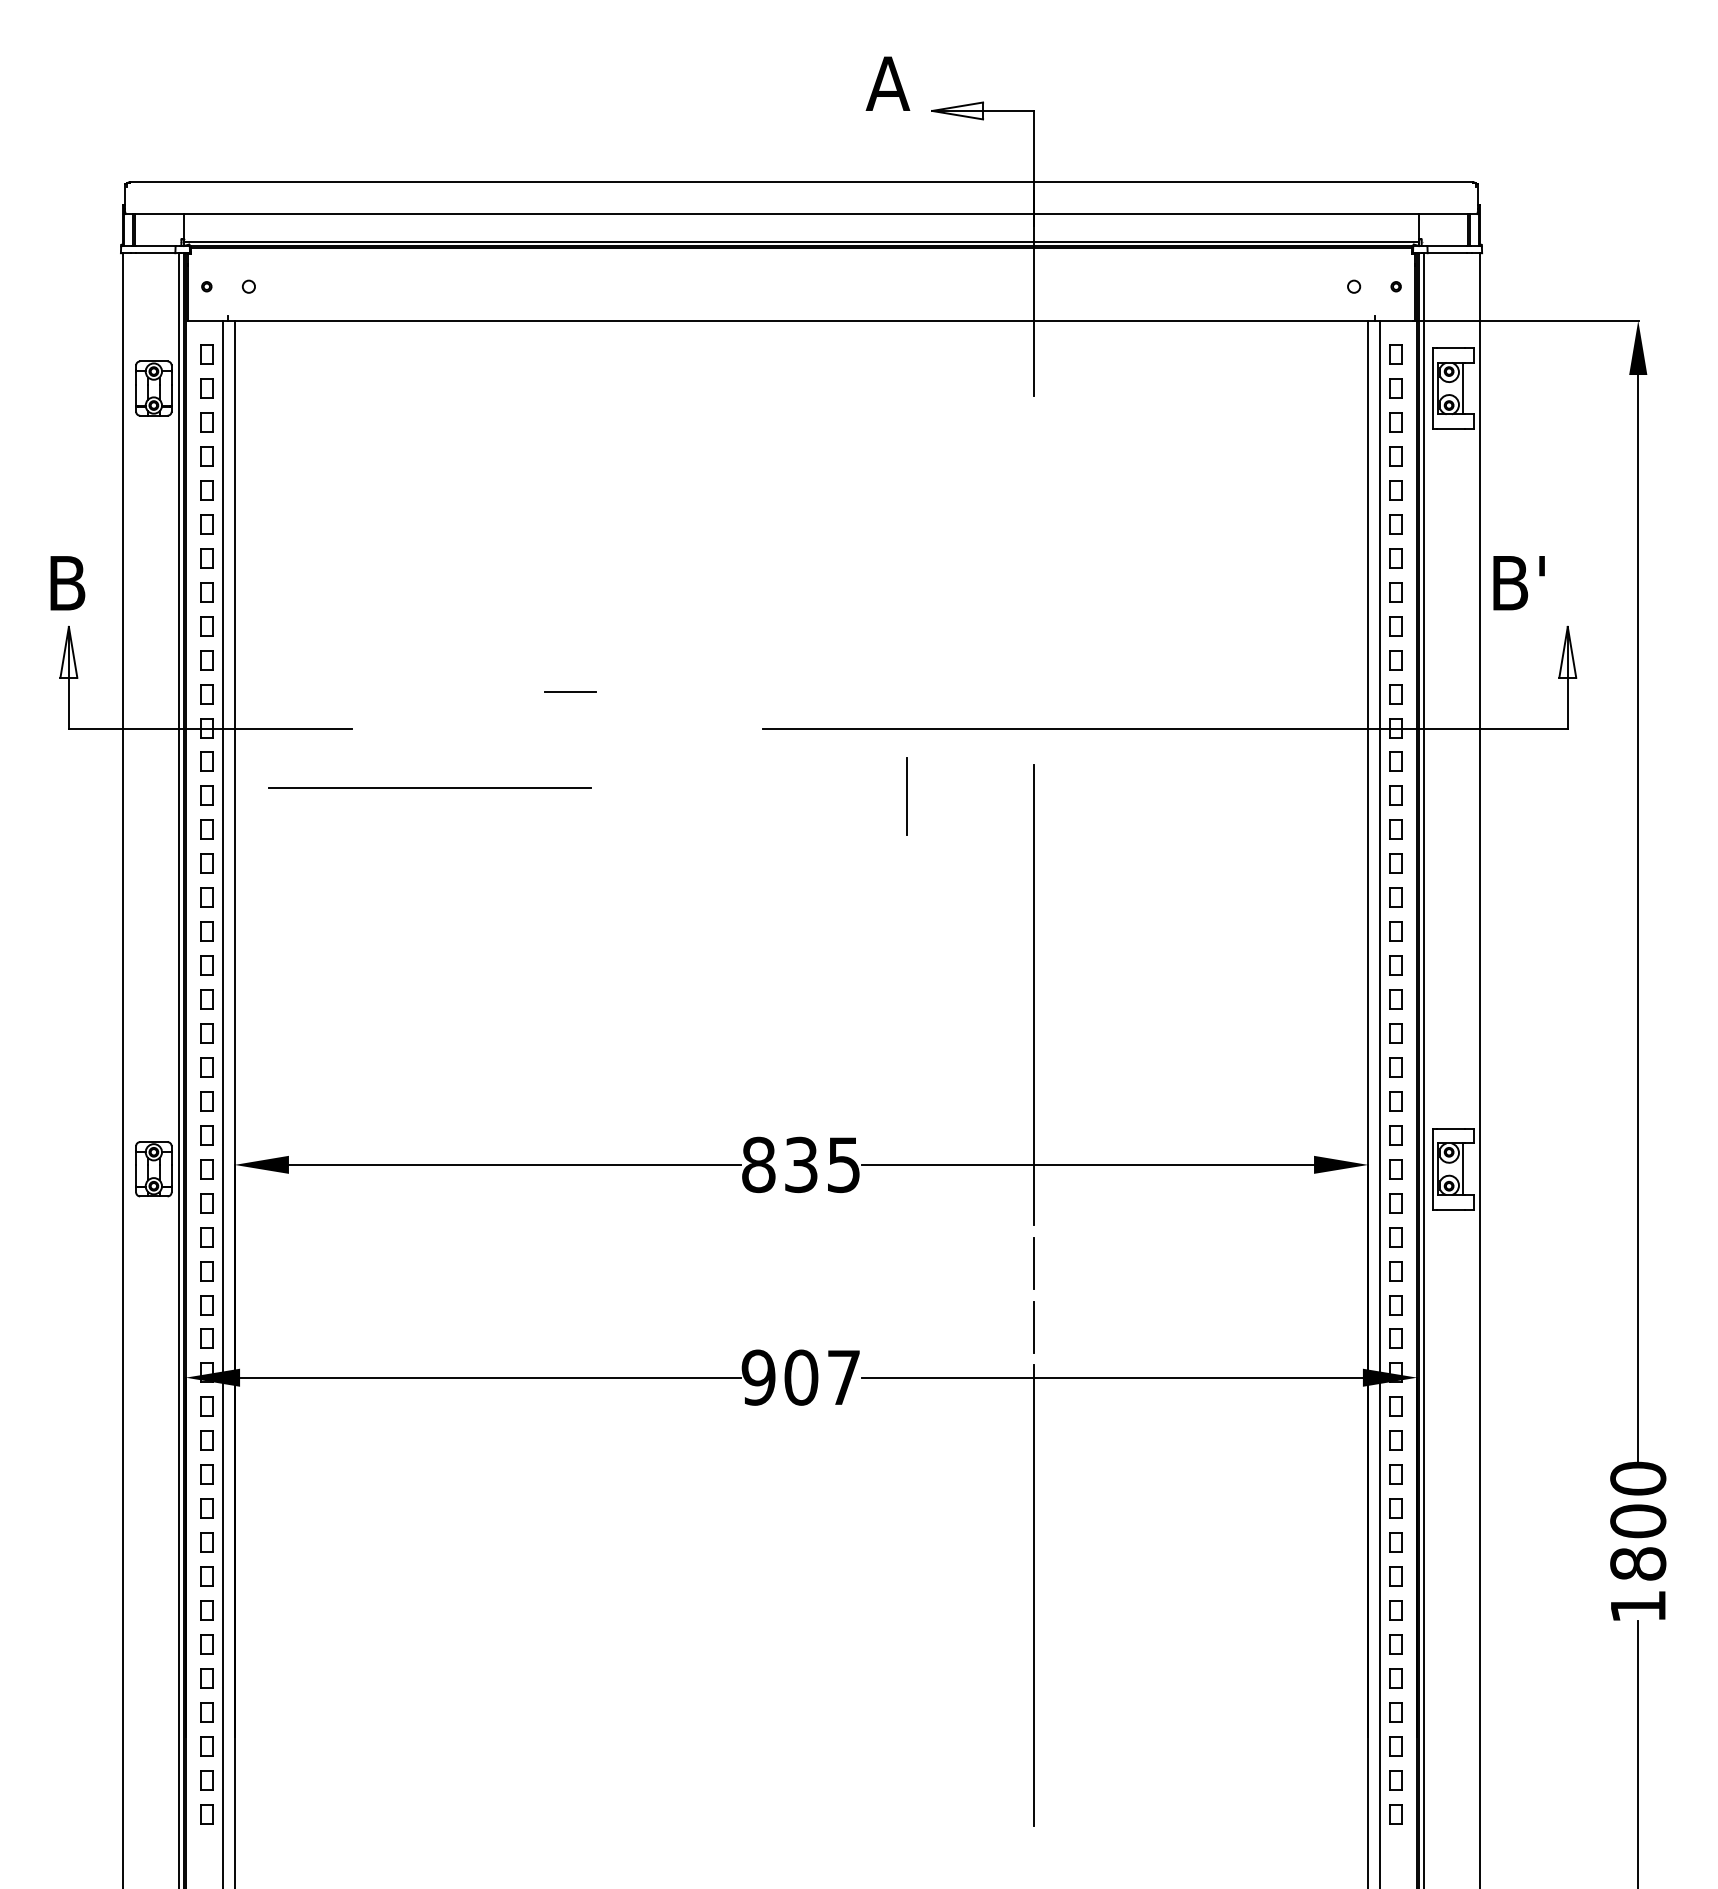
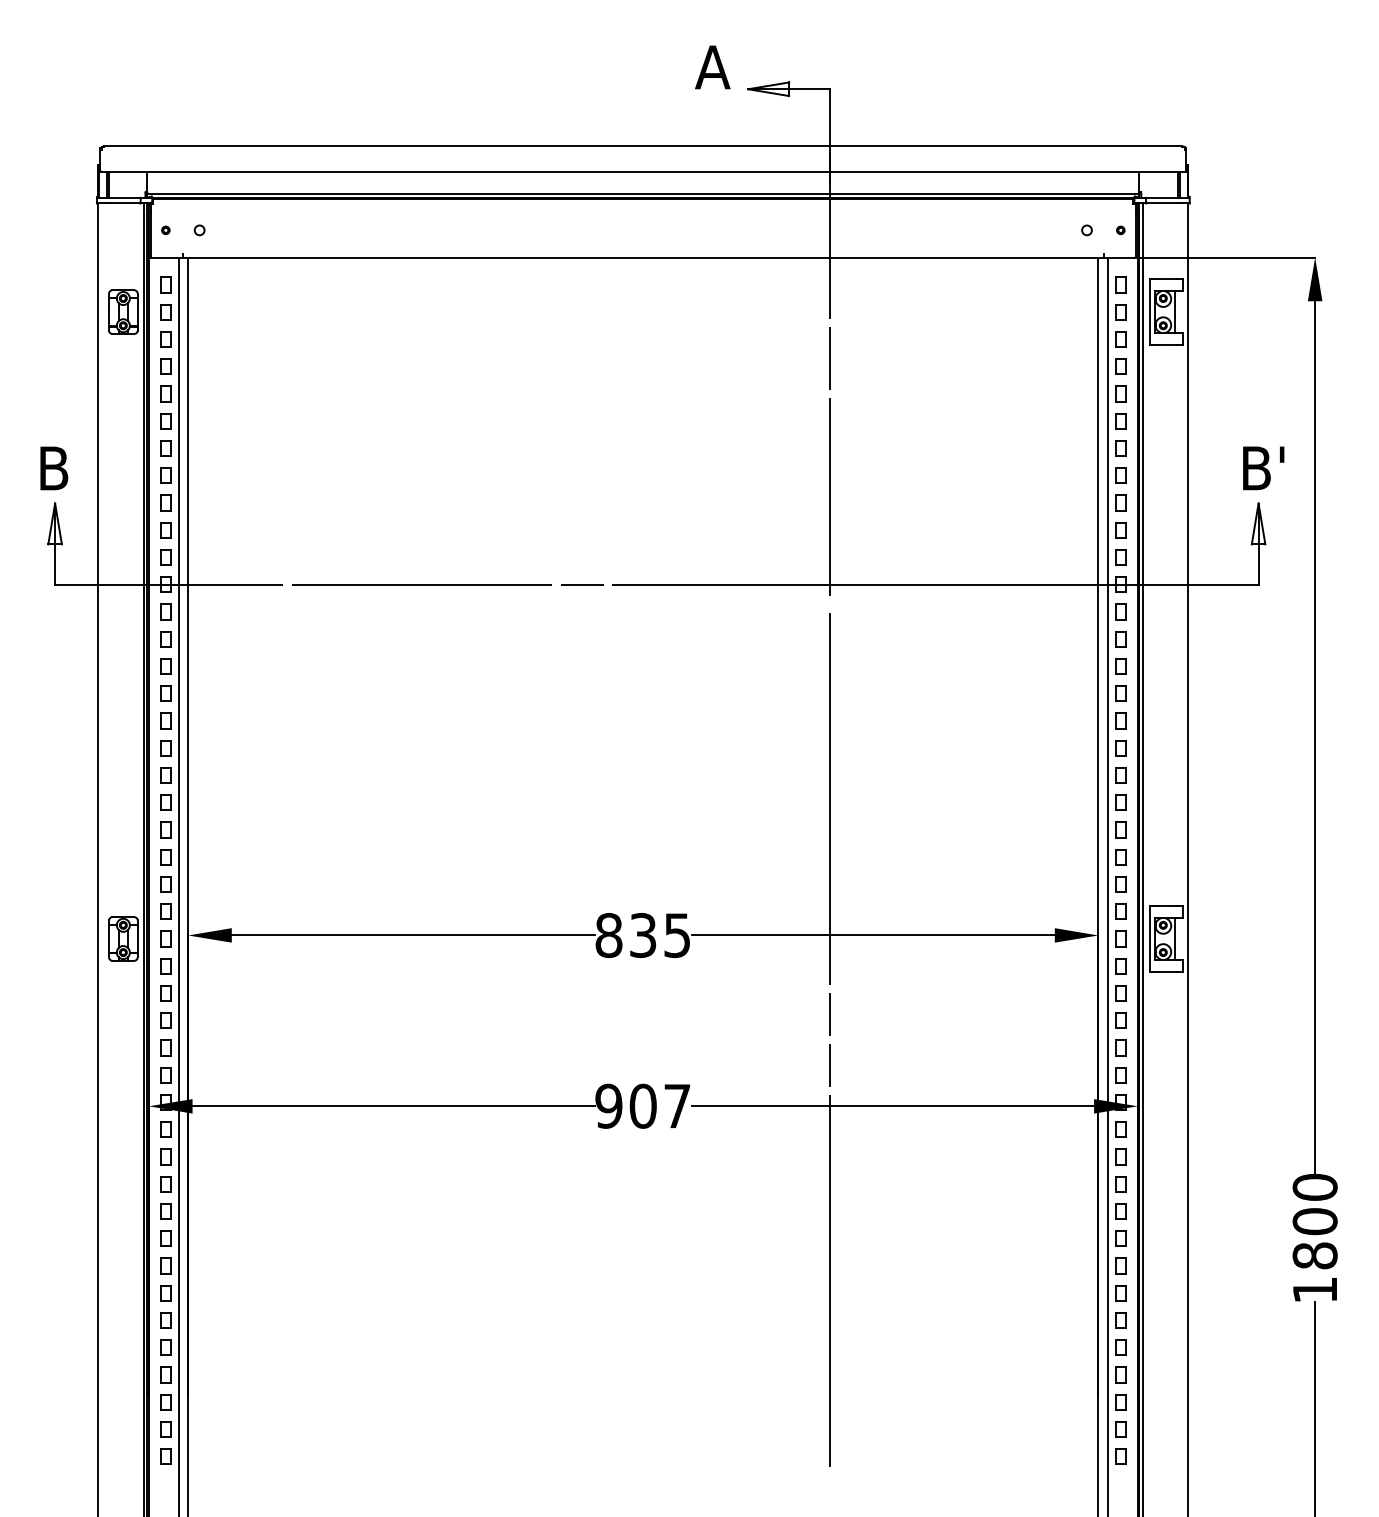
text: (1518, 583) -> (1263, 468), moved
line: (1034, 619) -> (830, 497), added
line: (570, 691) -> (582, 585), moved
line: (429, 787) -> (421, 585), moved
line: (906, 796) -> (829, 358), moved

